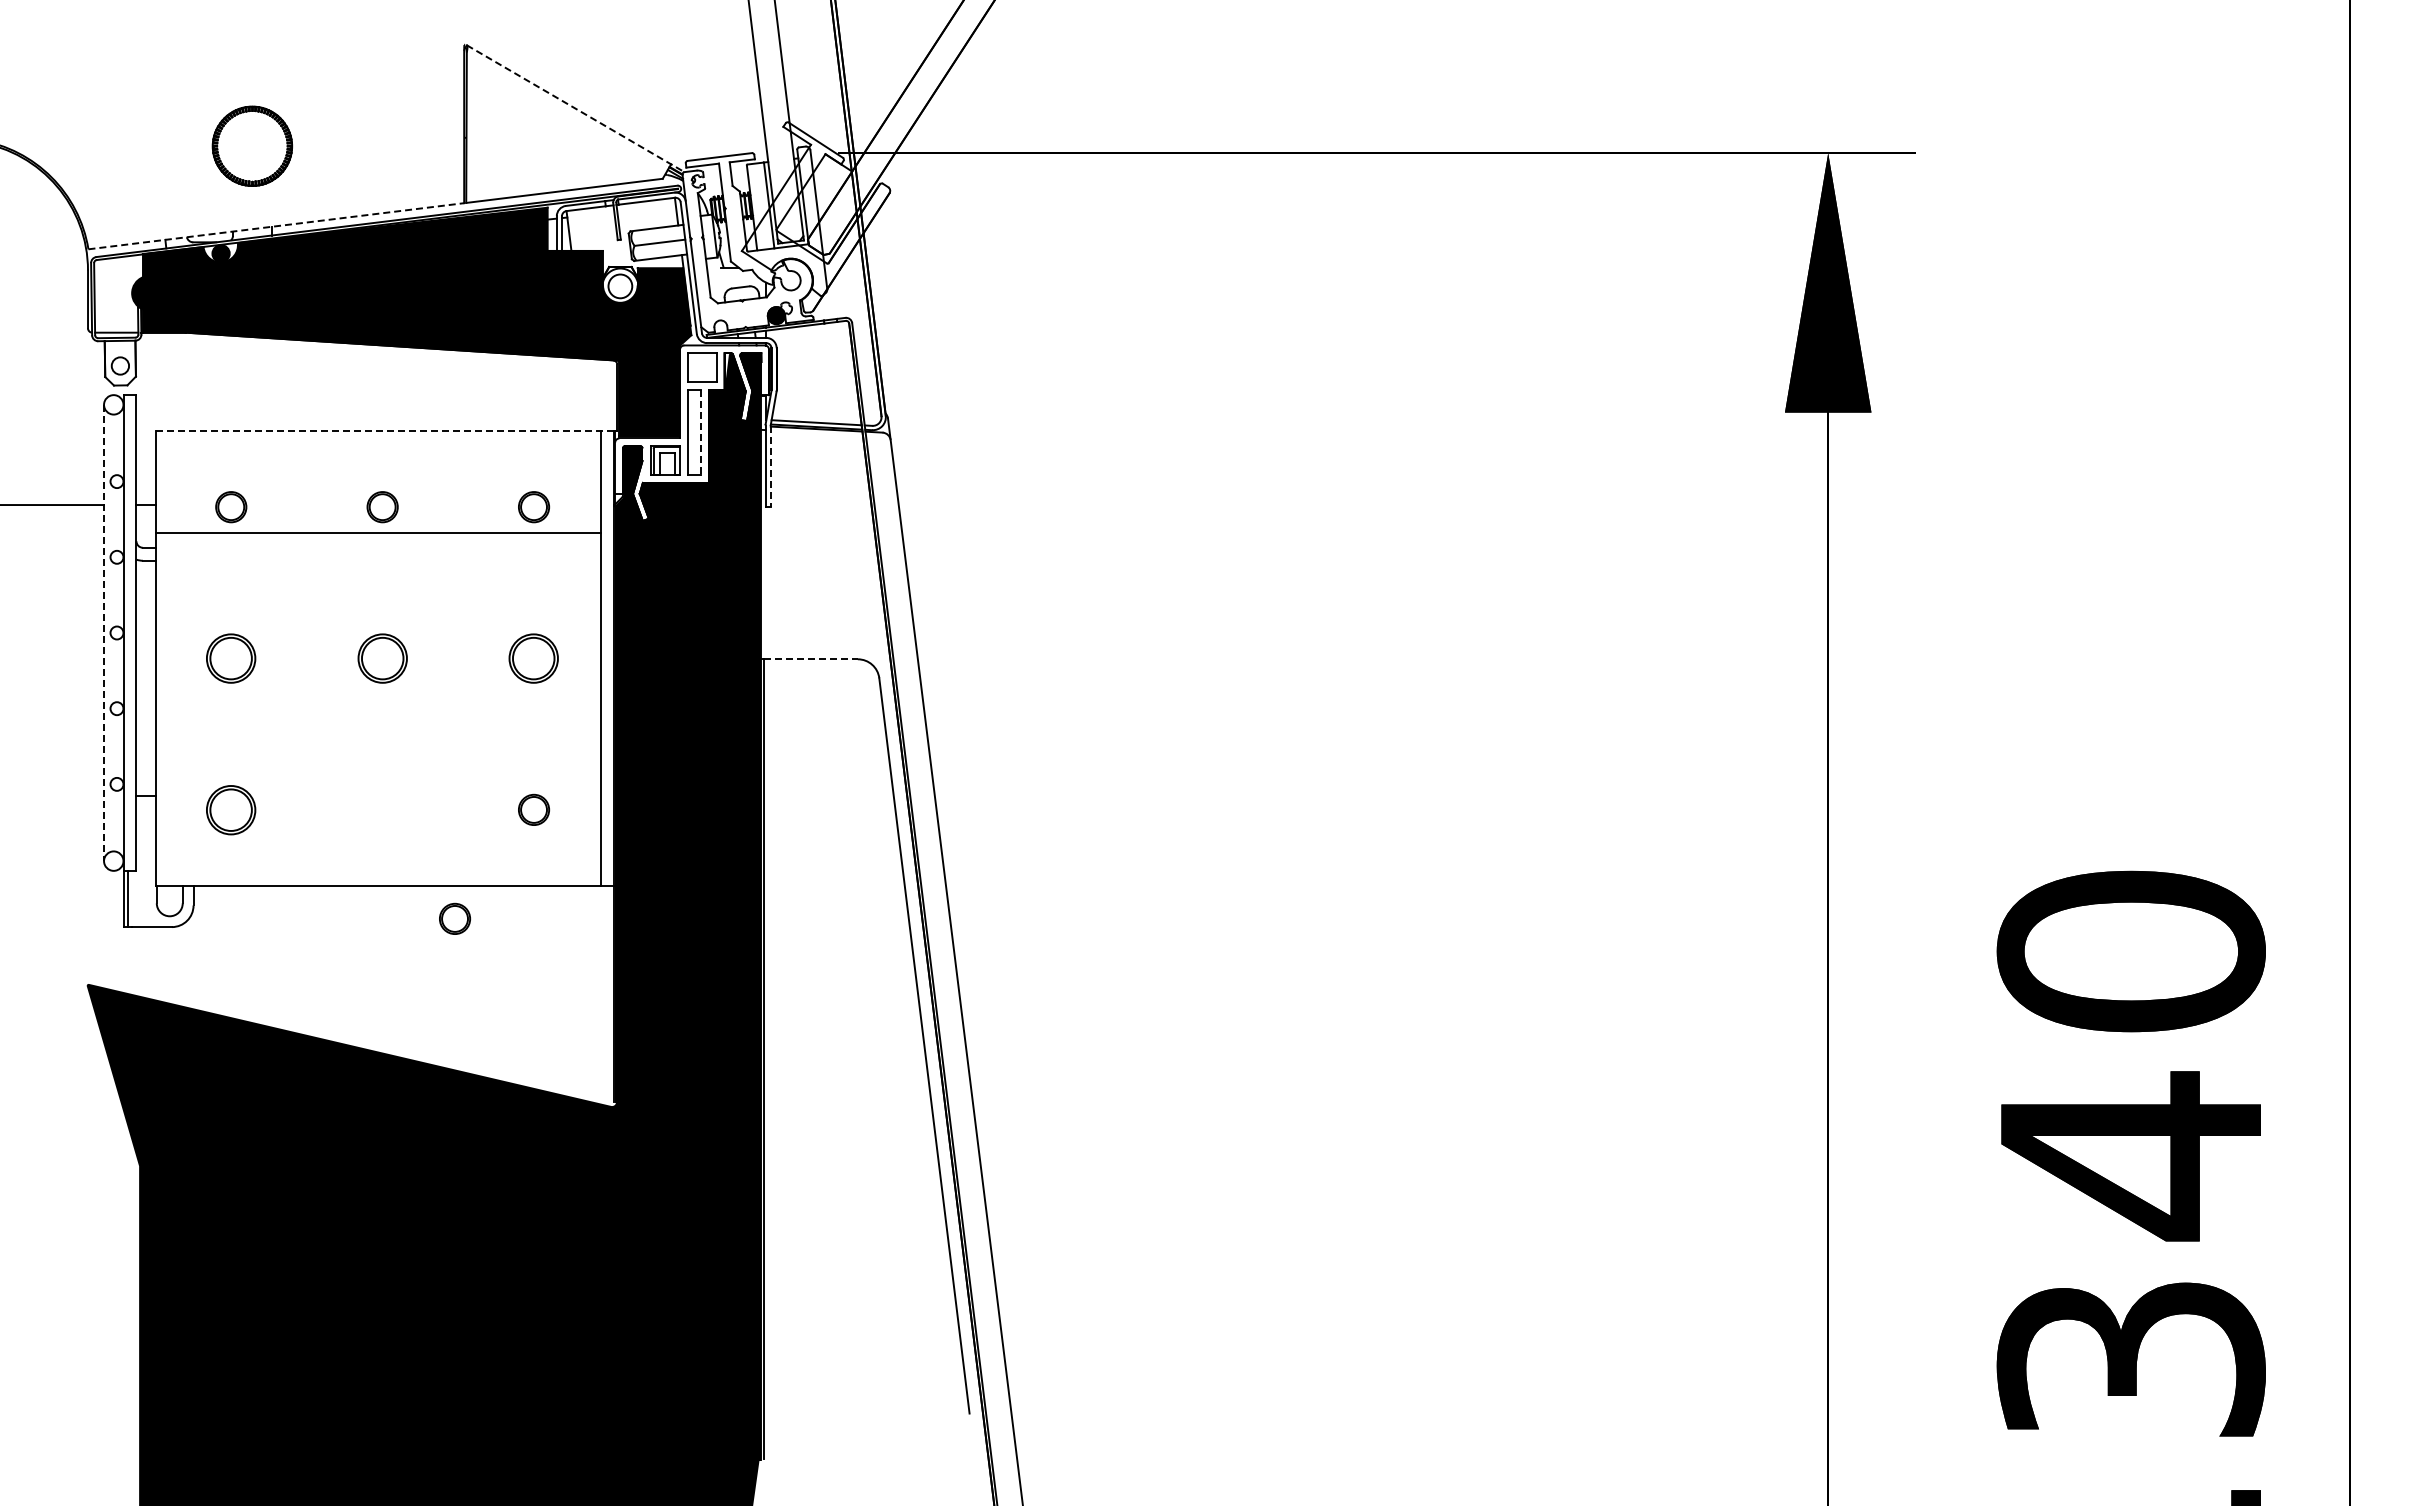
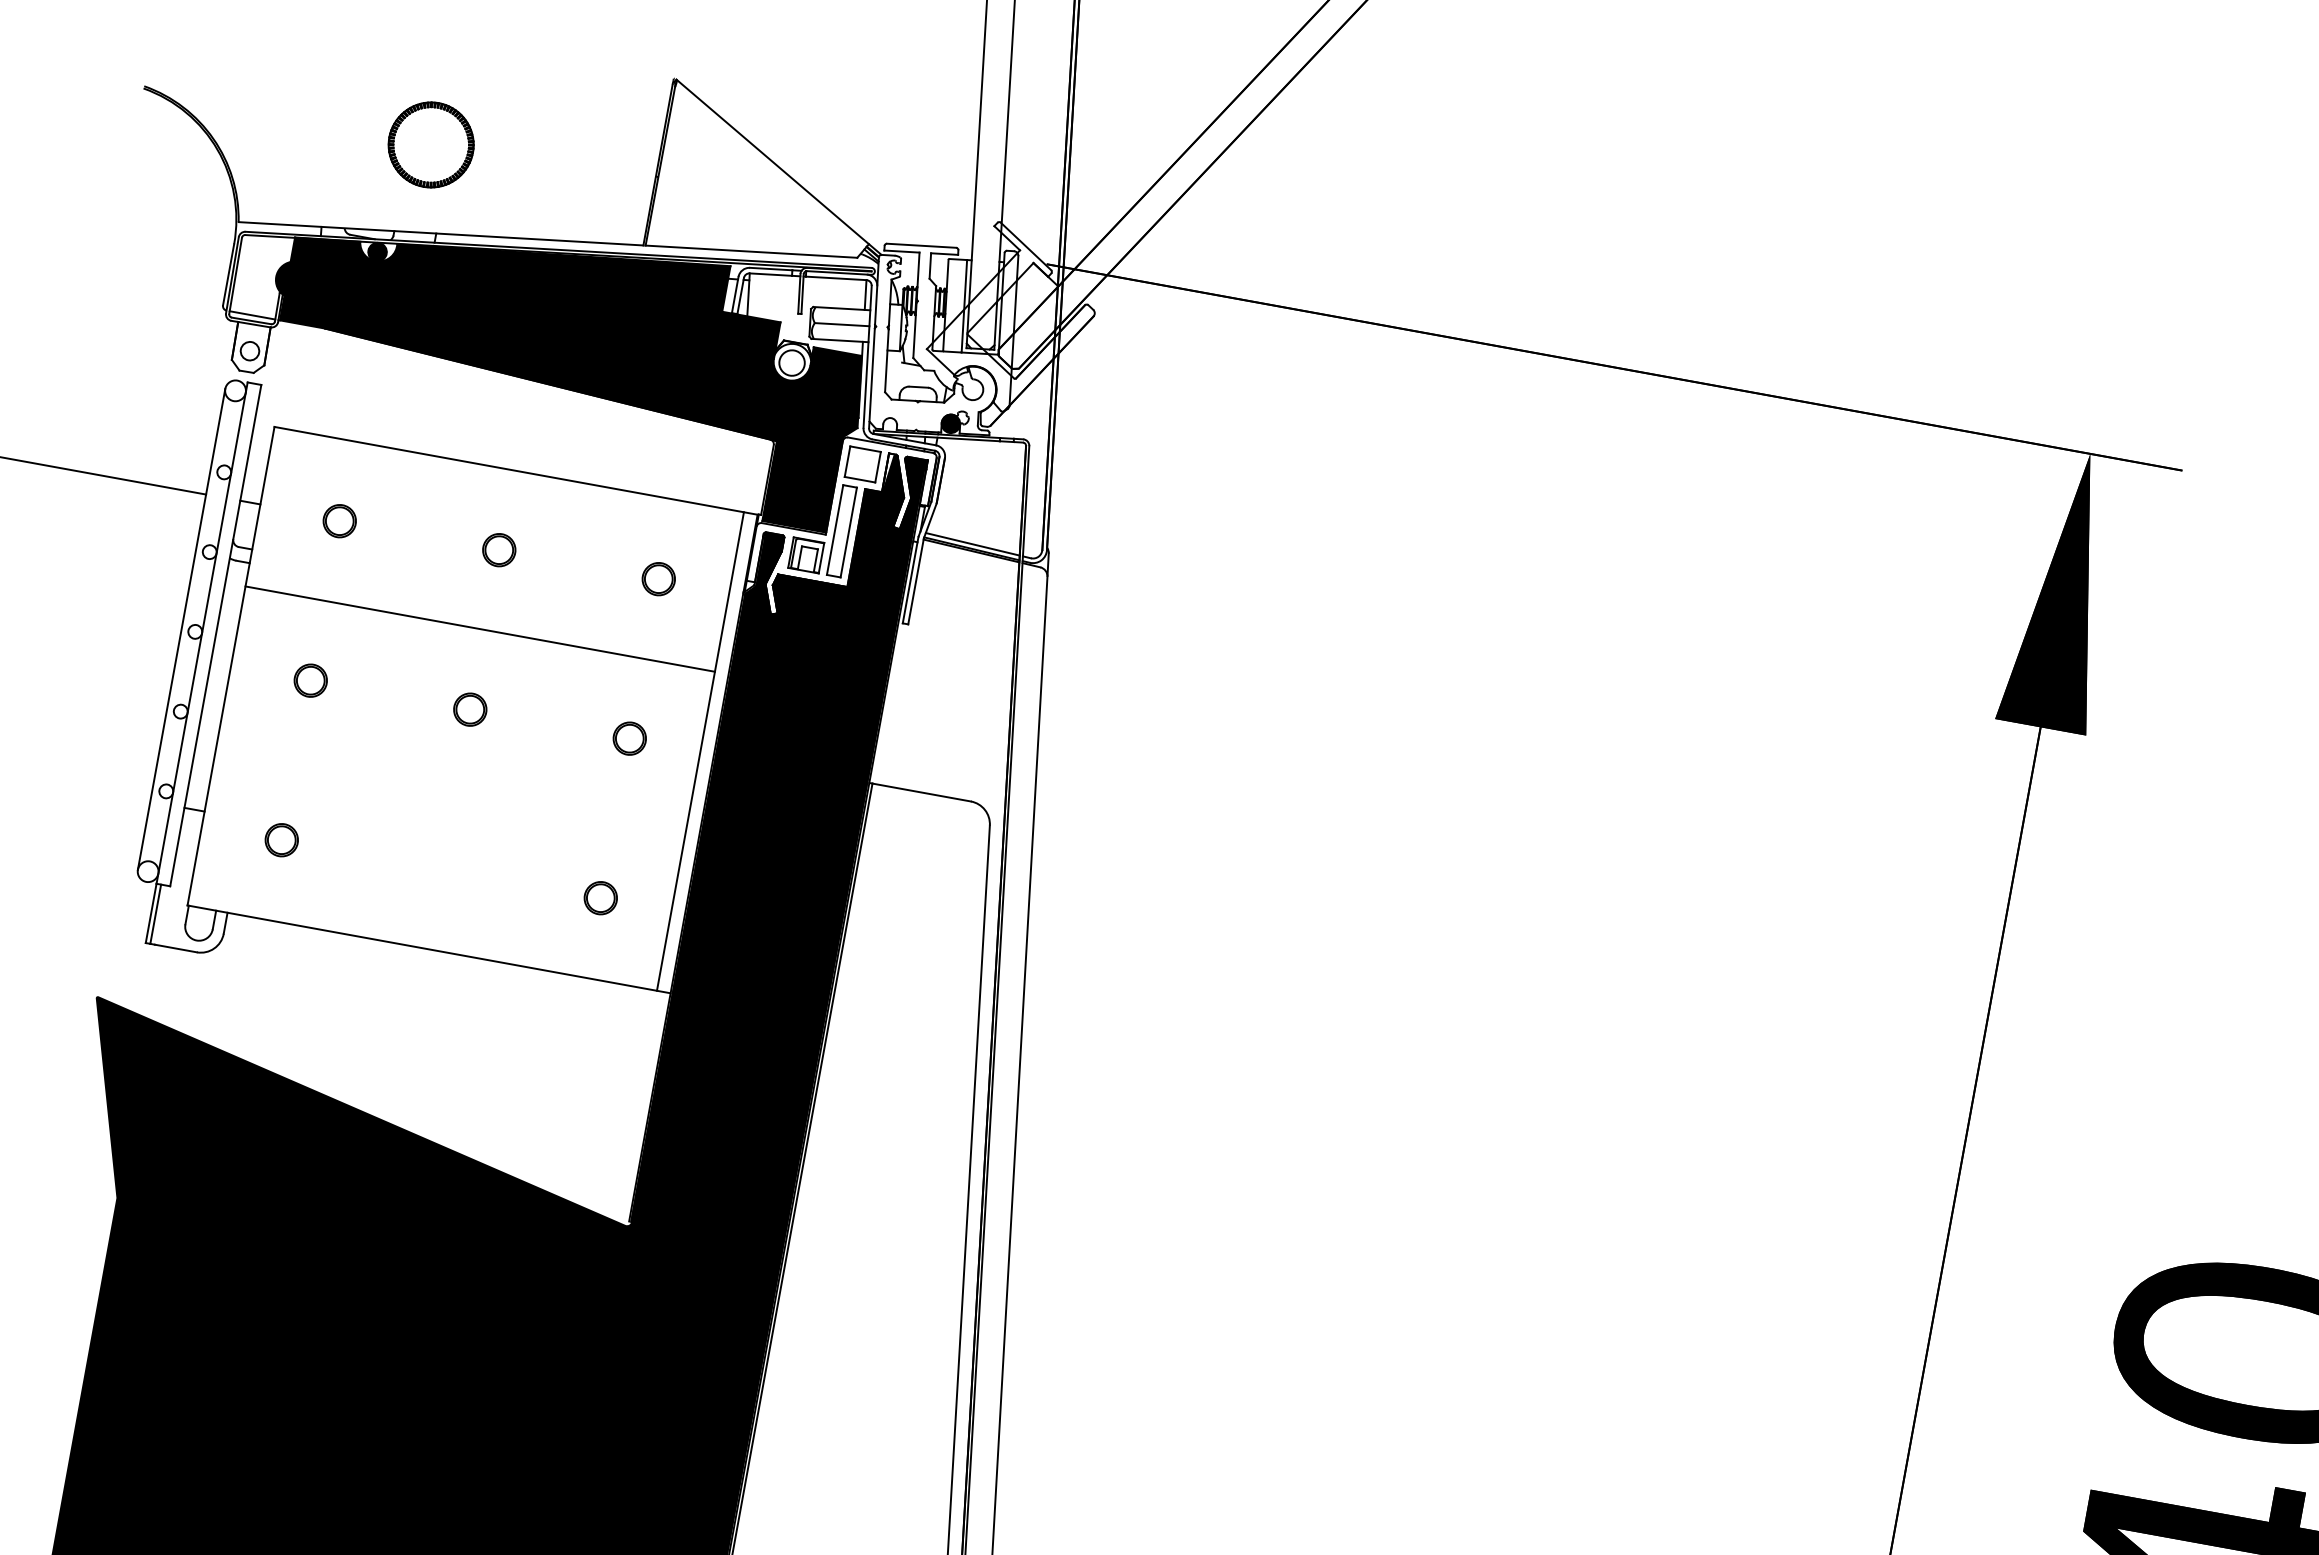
line: (575, 108) -> (778, 167), dashed -> solid
line: (276, 226) -> (441, 234), dashed -> solid
line: (385, 431) -> (516, 470), dashed -> solid
line: (700, 432) -> (848, 532), dashed -> solid
line: (770, 466) -> (915, 581), dashed -> solid
line: (378, 532) -> (480, 628), moved
line: (104, 633) -> (182, 630), dashed -> solid
part: (231, 658) -> (311, 680), size x0.62
part: (382, 658) -> (470, 709), size x0.62
part: (534, 658) -> (630, 738), size x0.62
line: (811, 659) -> (922, 792), dashed -> solid
part: (231, 809) -> (282, 839), size x0.62
part: (454, 918) -> (496, 997), removed

